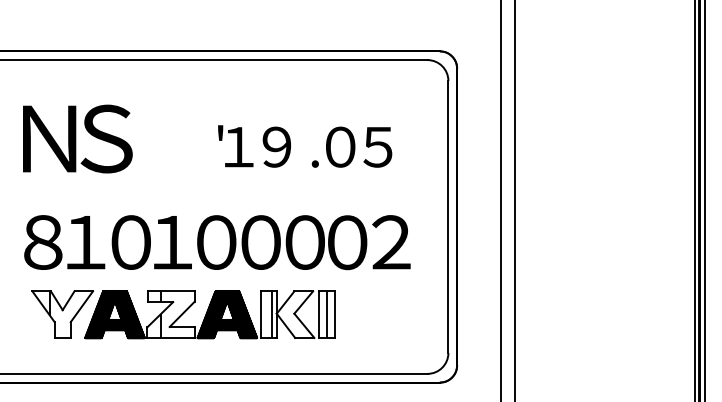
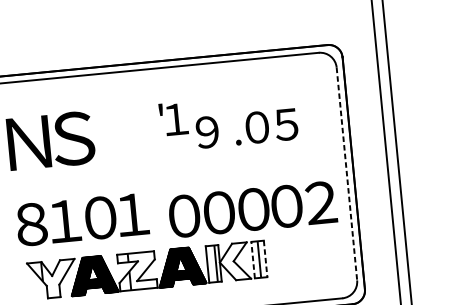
text: (235, 146) -> (173, 119), moved
line: (448, 216) -> (346, 173), solid -> dashed
text: (303, 242) -> (252, 209), moved
line: (319, 314) -> (253, 260), solid -> dashed
line: (335, 315) -> (266, 259), solid -> dashed

